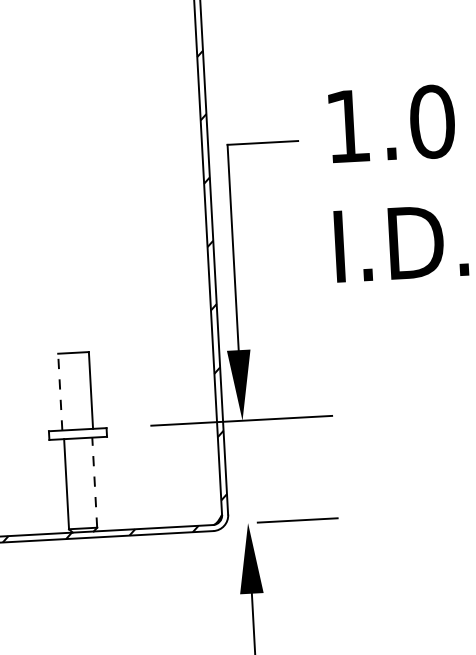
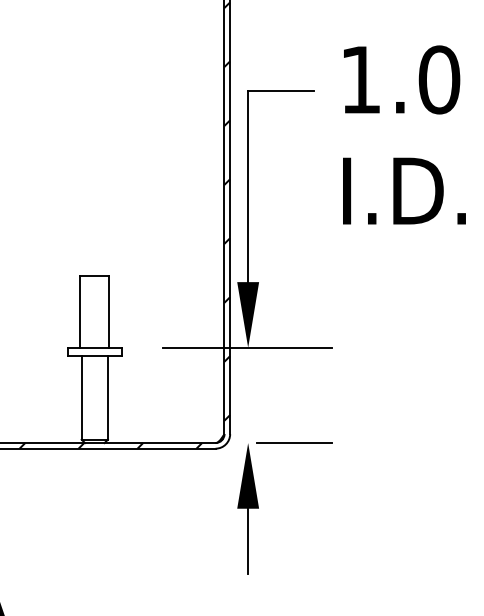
line: (60, 392) -> (80, 312), dashed -> solid
line: (94, 482) -> (107, 397), dashed -> solid

